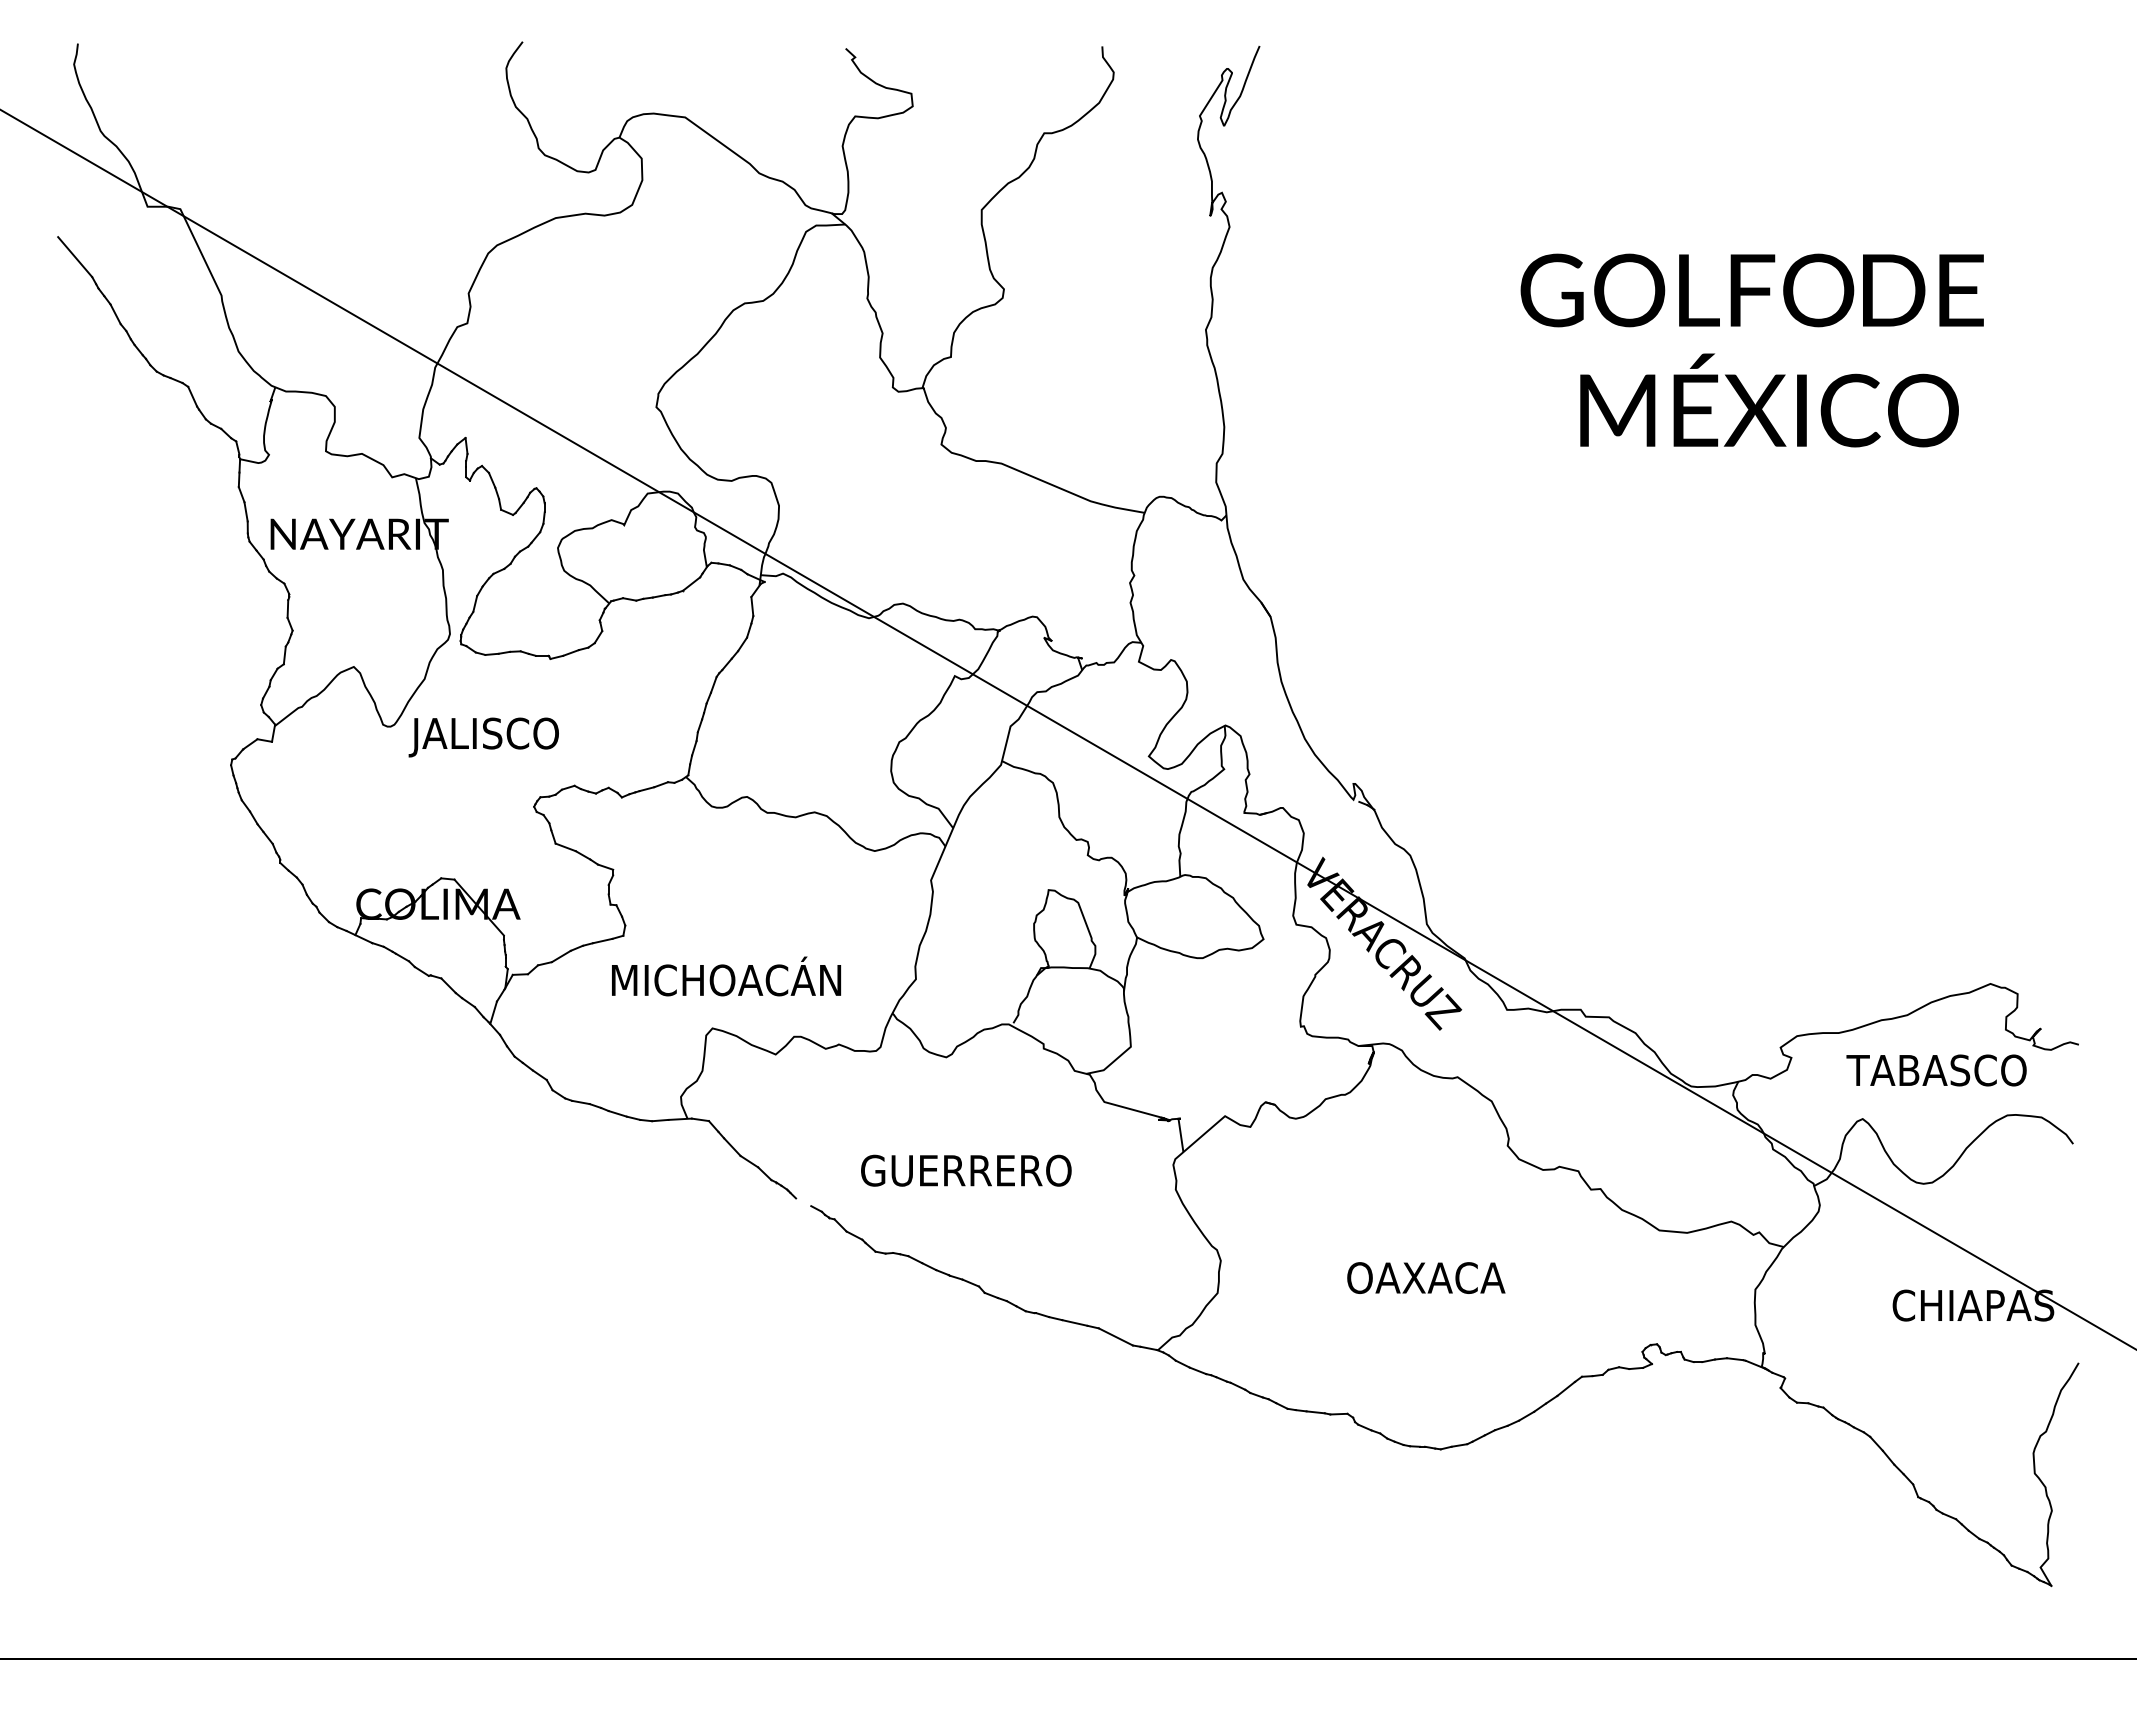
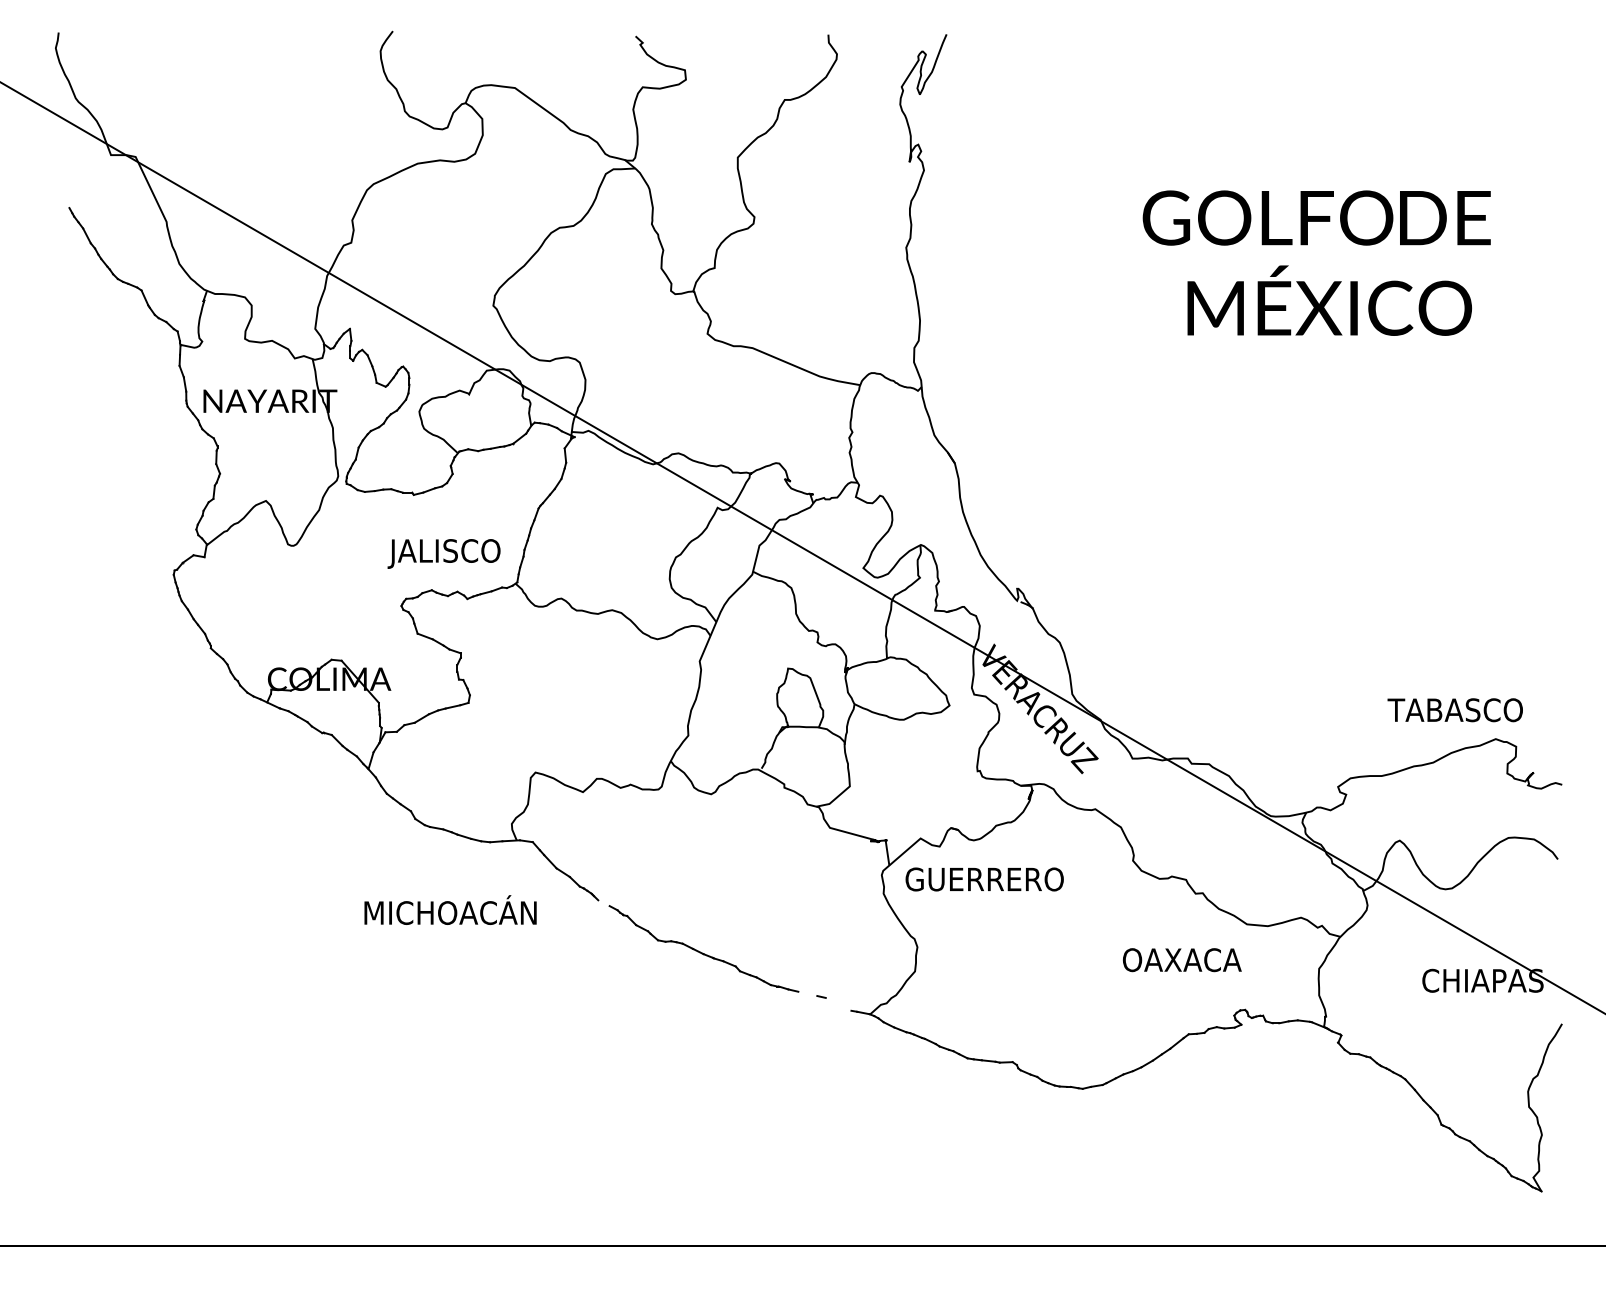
line: (75, 257) -> (56, 193), removed
text: (483, 737) -> (443, 553), moved
text: (726, 976) -> (450, 910), moved
text: (1936, 1070) -> (1455, 710), moved
text: (966, 1170) -> (984, 879), moved
text: (1426, 1277) -> (1182, 959), moved
line: (1074, 1322) -> (807, 993), removed
line: (1115, 1336) -> (838, 1004), removed

